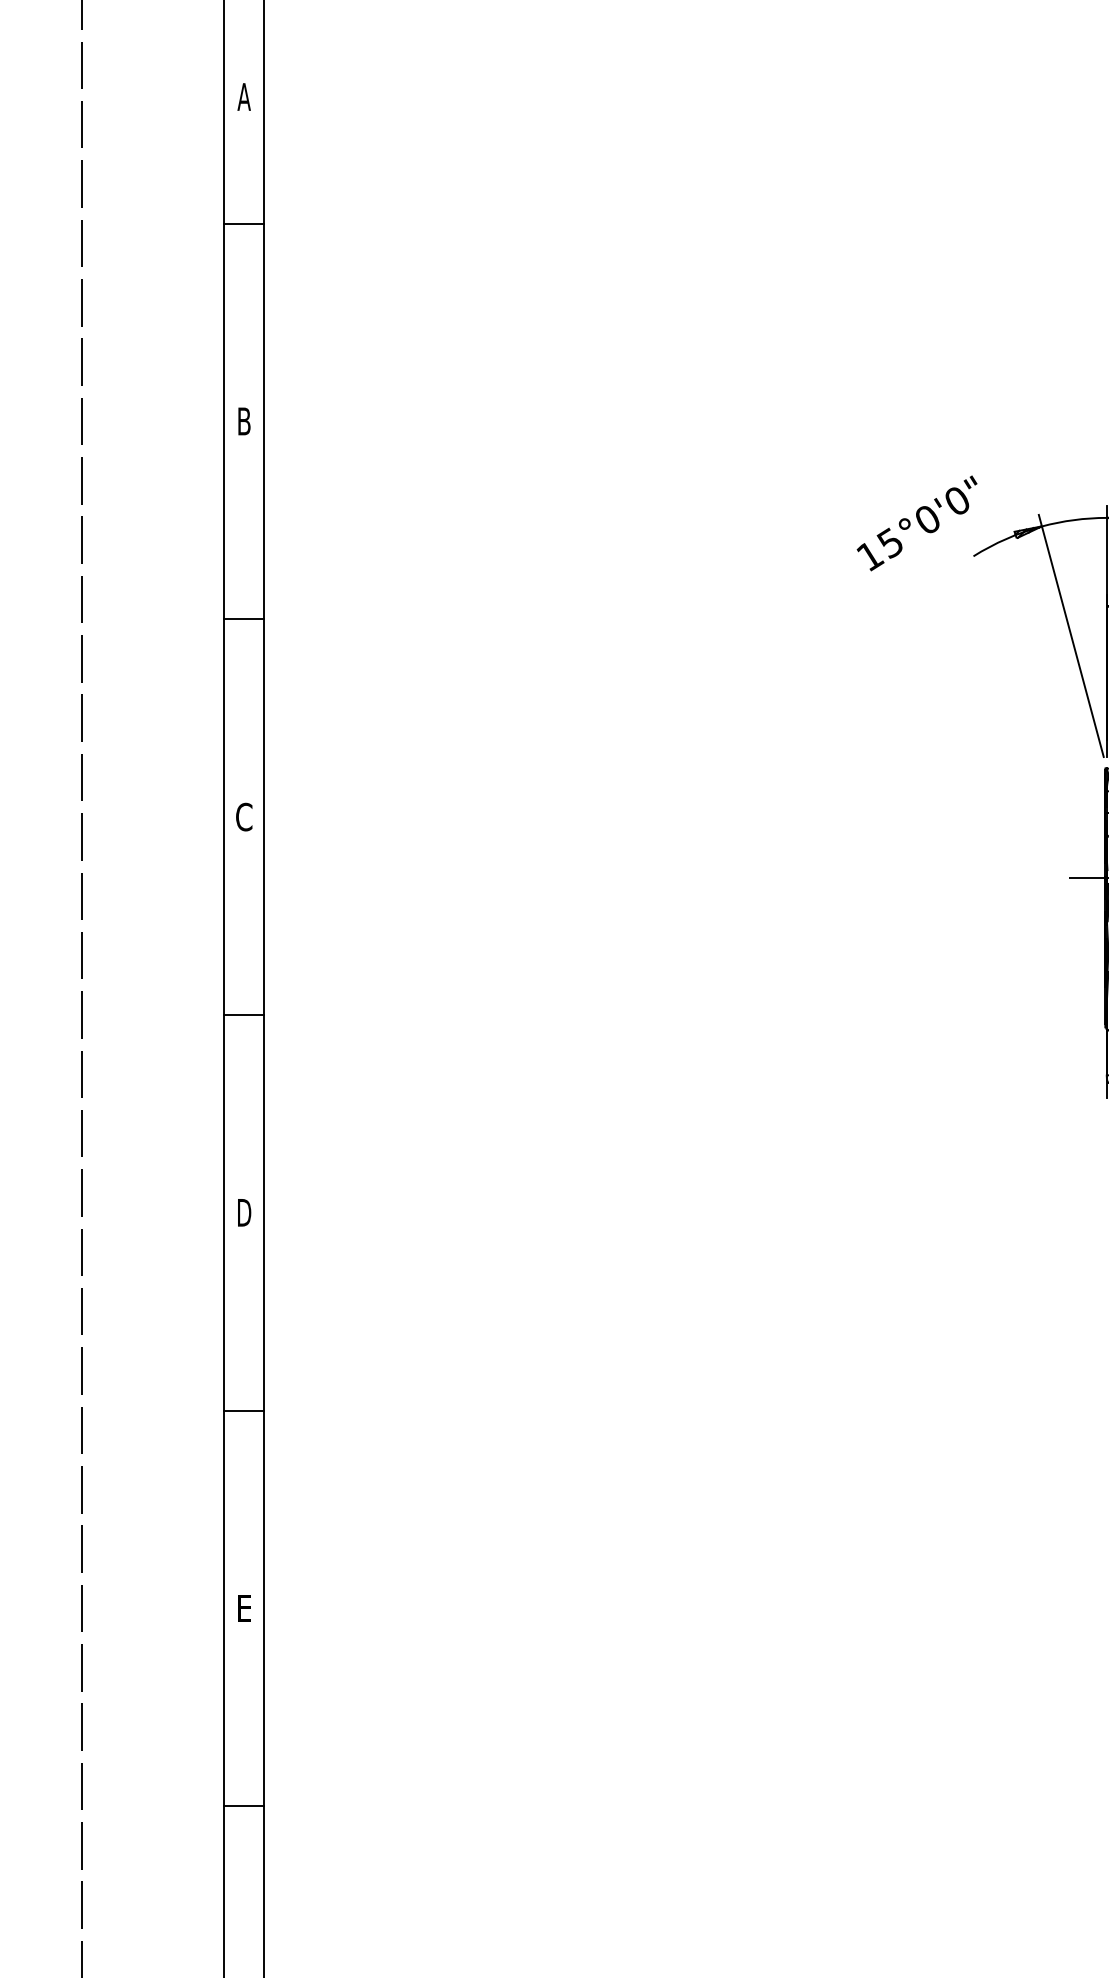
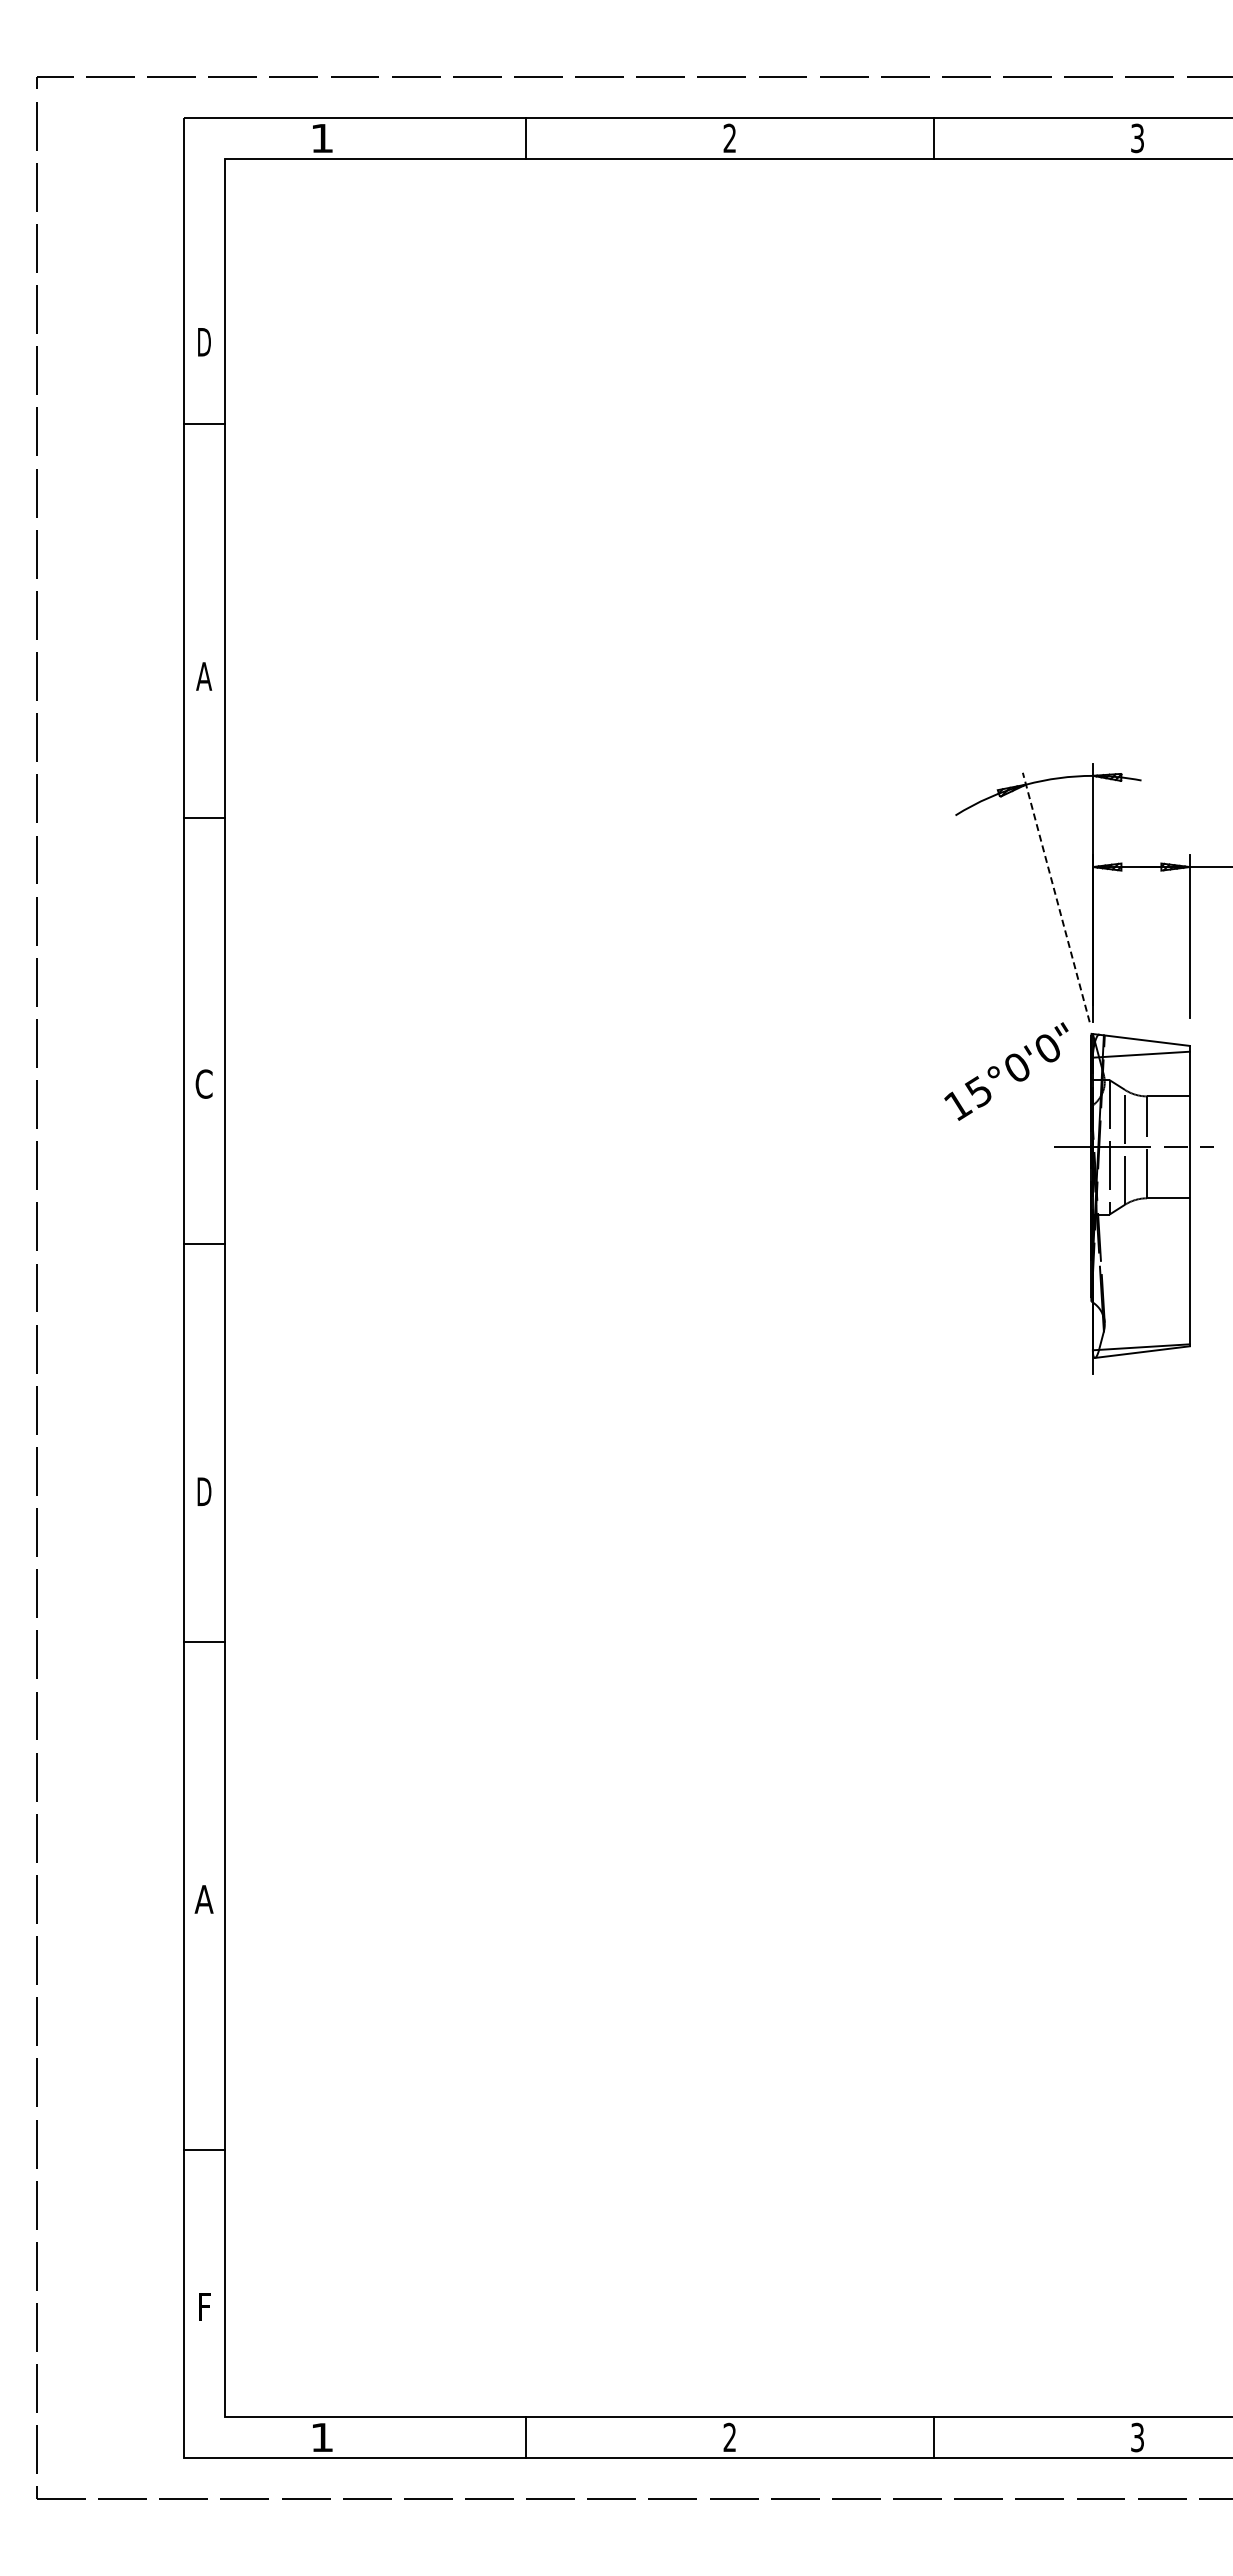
text: (243, 97) -> (203, 342), A -> D
line: (243, 223) -> (203, 423), moved
text: (244, 421) -> (204, 676), B -> A
text: (917, 523) -> (1006, 1071), moved
line: (243, 619) -> (203, 818), moved
line: (1071, 635) -> (1056, 897), solid -> dashed
line: (243, 1015) -> (203, 1244), moved
line: (243, 1410) -> (203, 1641), moved
text: (243, 1608) -> (203, 1899), E -> A
line: (243, 1806) -> (203, 2150), moved

